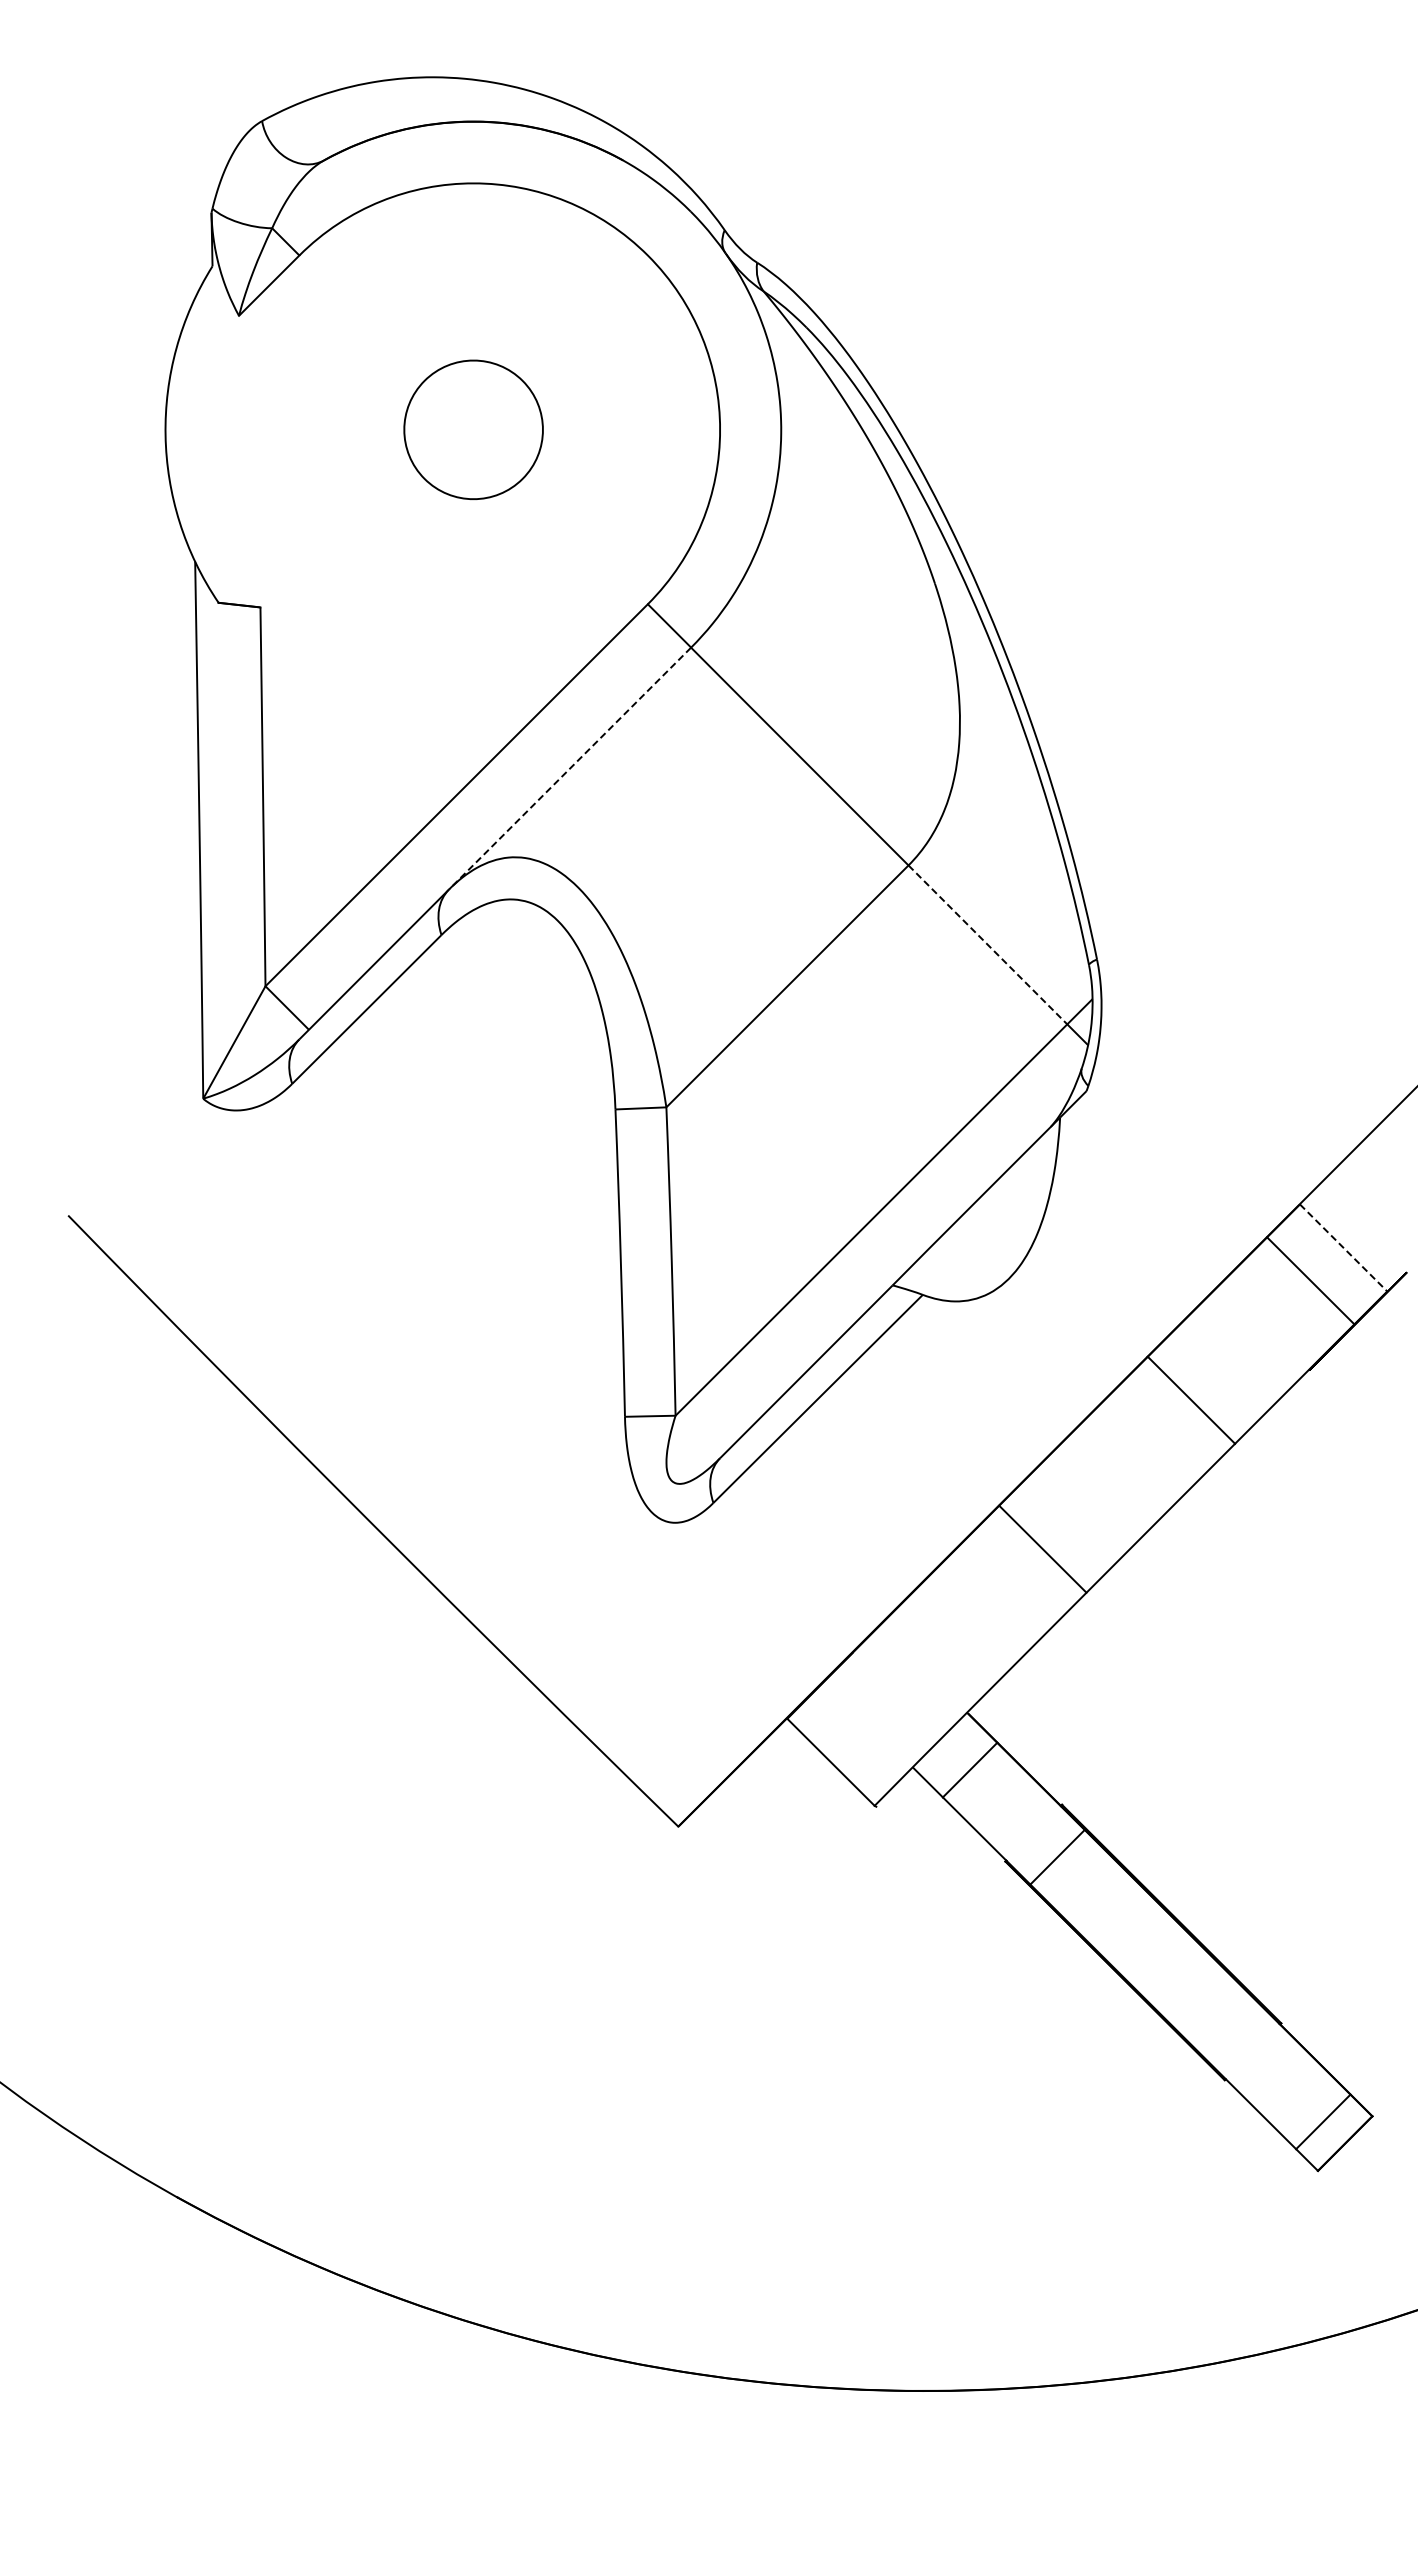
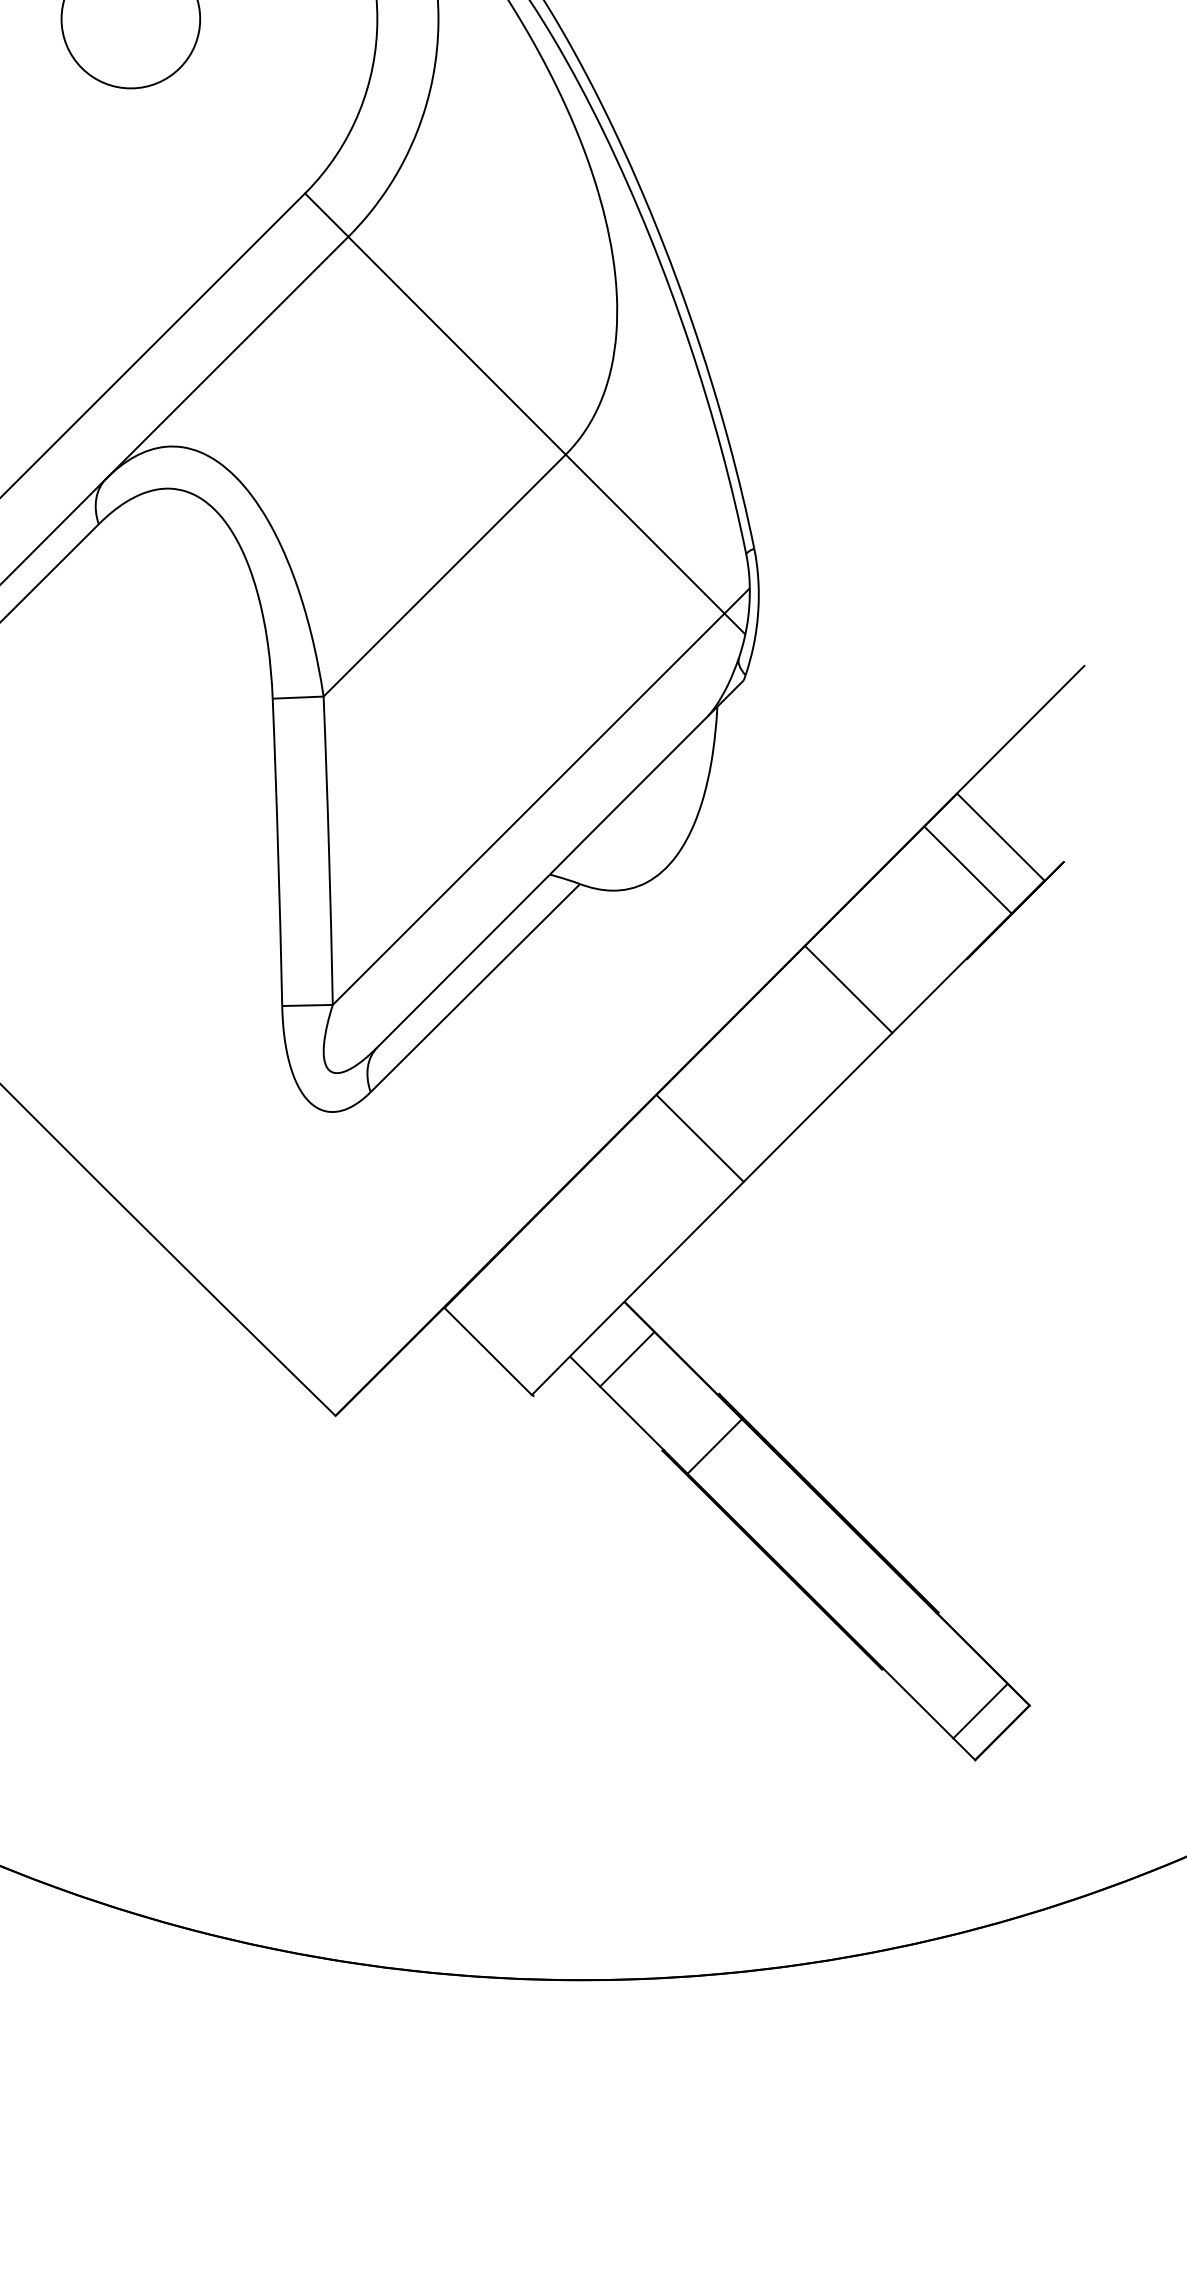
line: (570, 768) -> (227, 357), dashed -> solid
line: (988, 945) -> (645, 534), dashed -> solid
line: (1343, 1247) -> (1000, 836), dashed -> solid

